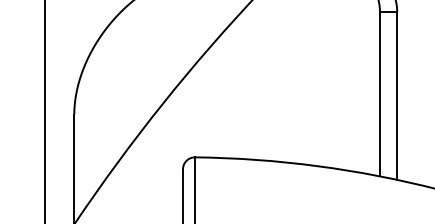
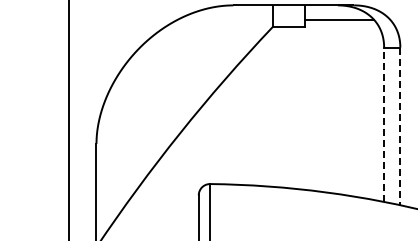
line: (380, 94) -> (384, 124), solid -> dashed
line: (397, 96) -> (400, 126), solid -> dashed

